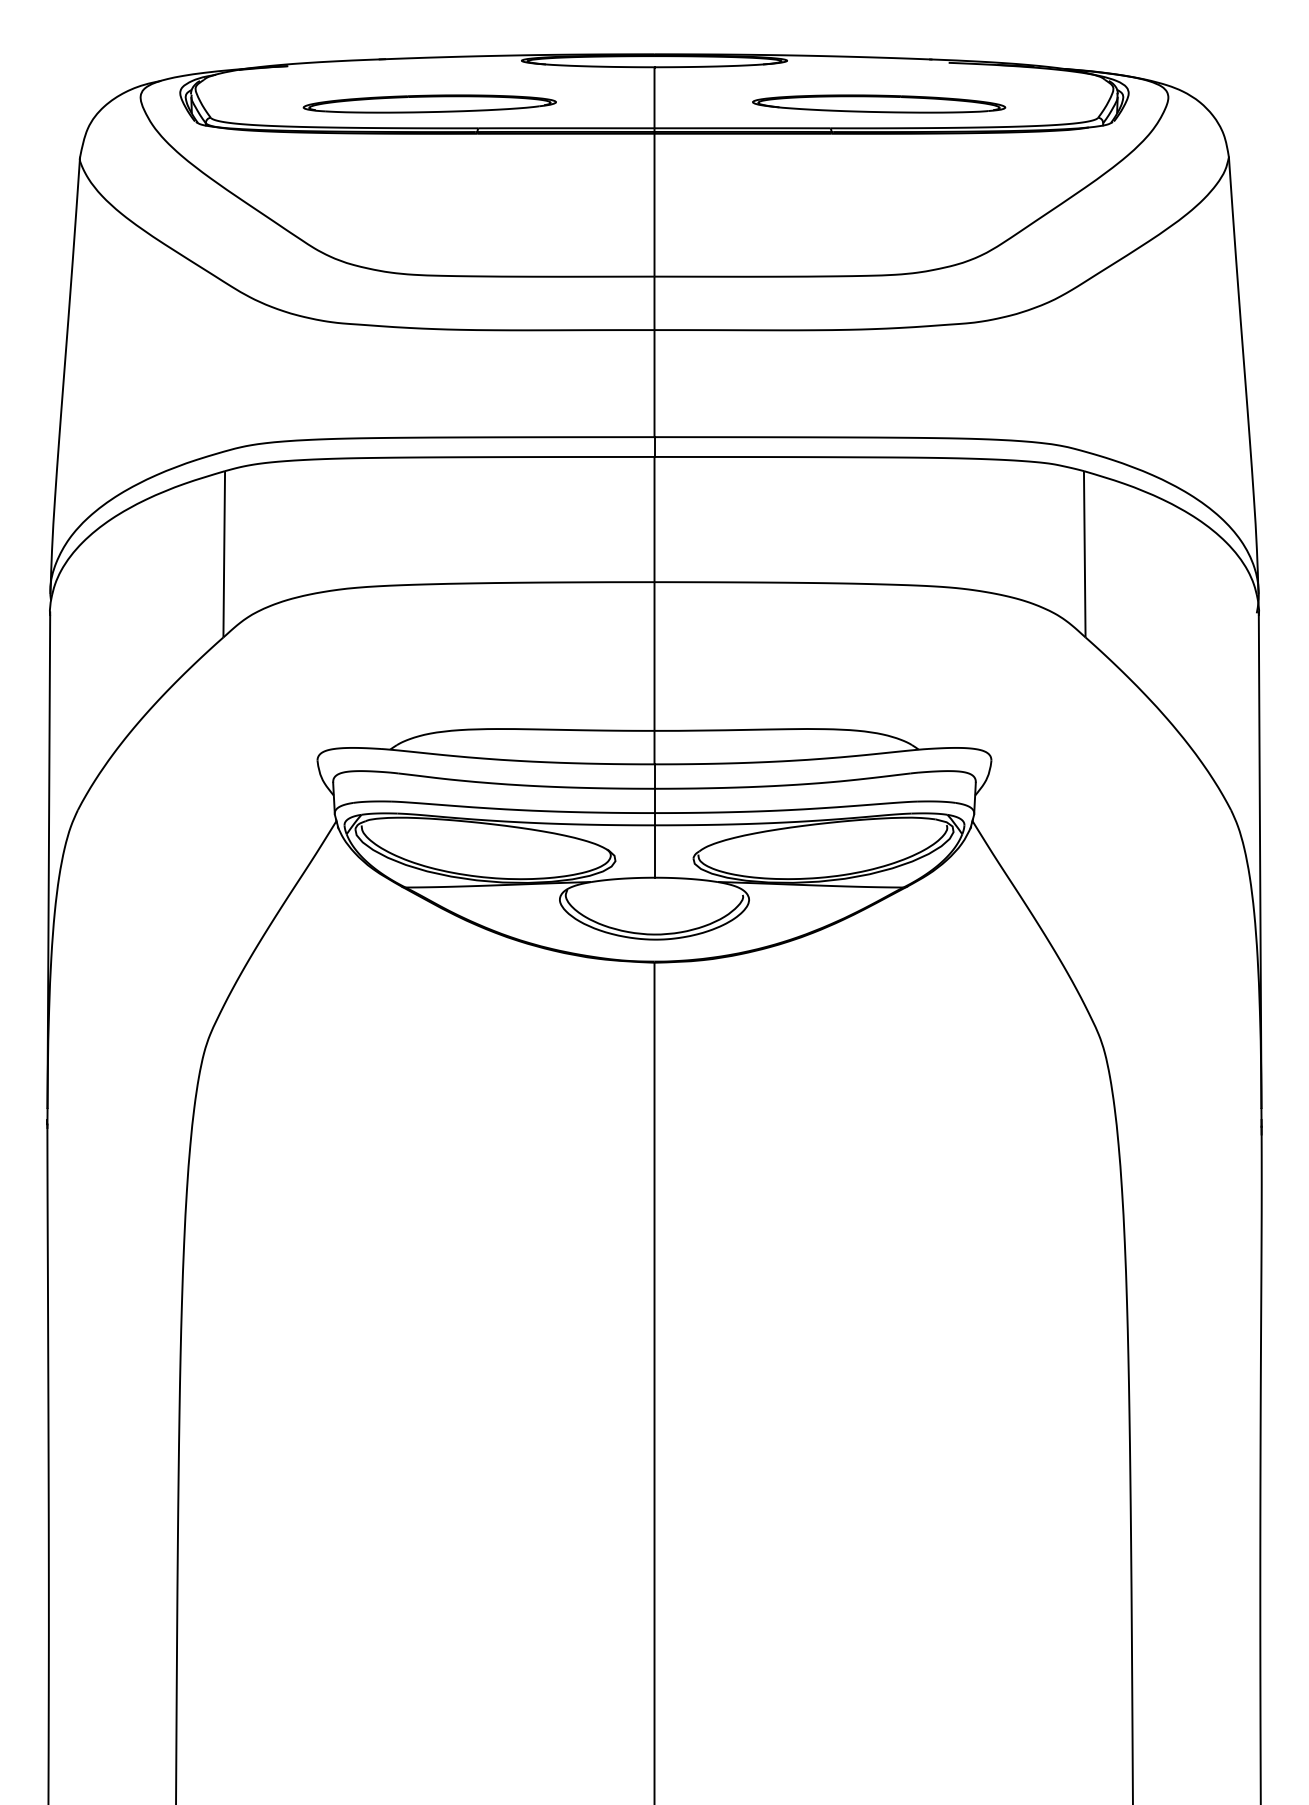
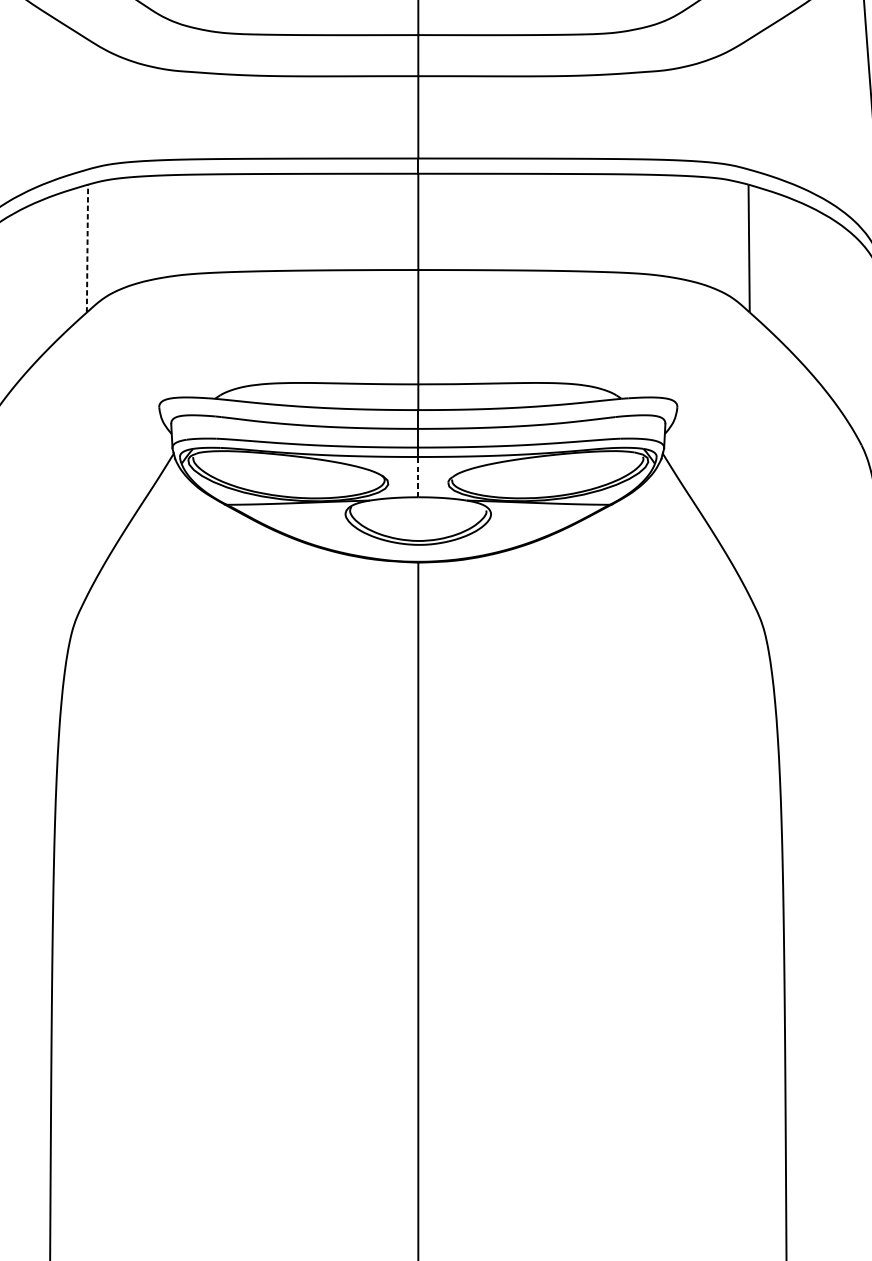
line: (224, 554) -> (87, 248), solid -> dashed
line: (654, 851) -> (418, 477), solid -> dashed

